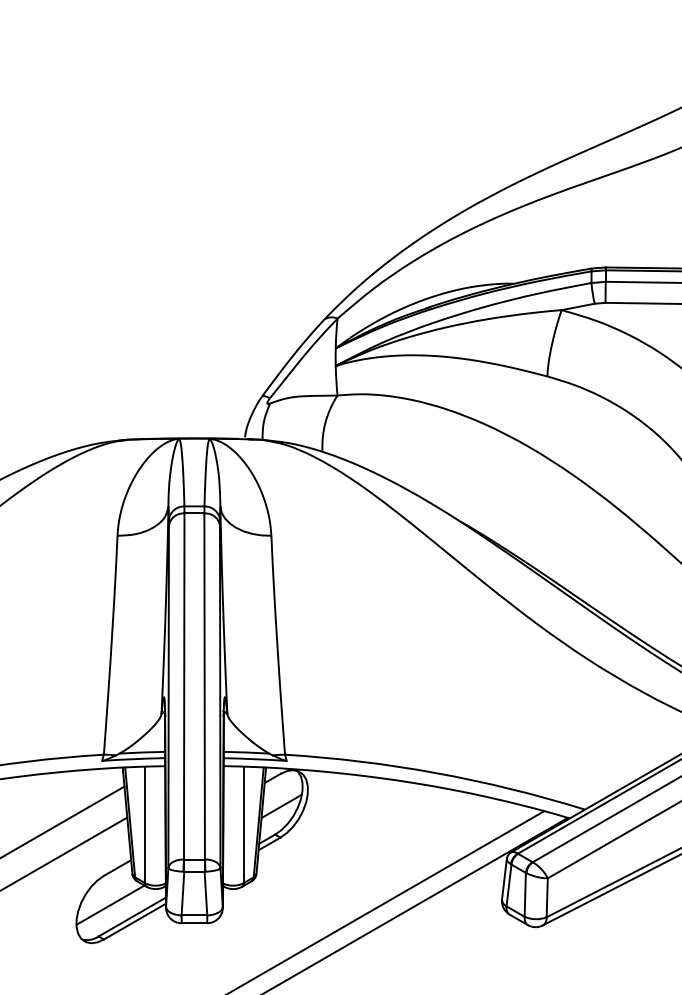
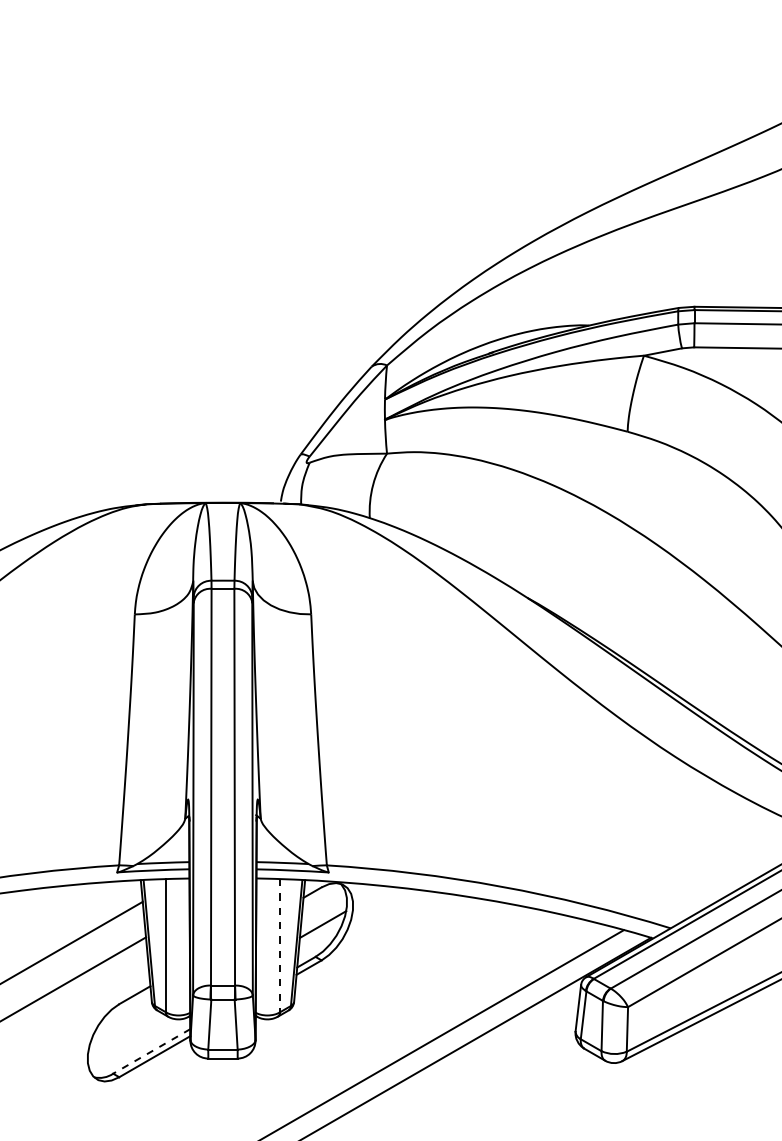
line: (244, 824) -> (280, 945), solid -> dashed
line: (110, 904) -> (126, 1037), removed
line: (132, 917) -> (151, 1051), solid -> dashed

